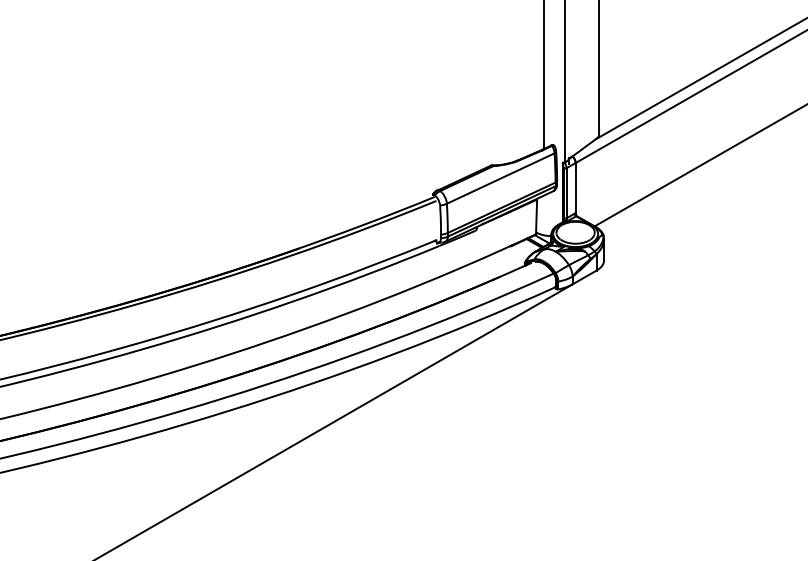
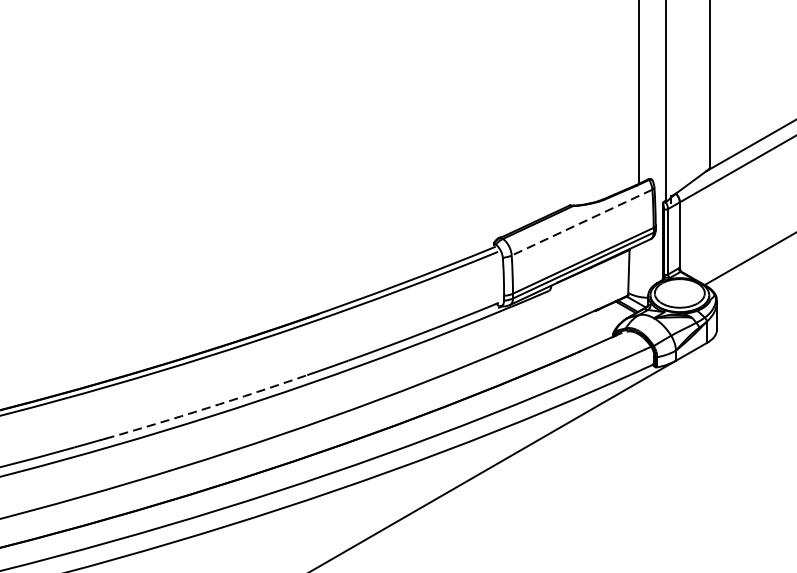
line: (500, 178) -> (581, 222), solid -> dashed
arc: (213, 320) -> (206, 407), solid -> dashed

